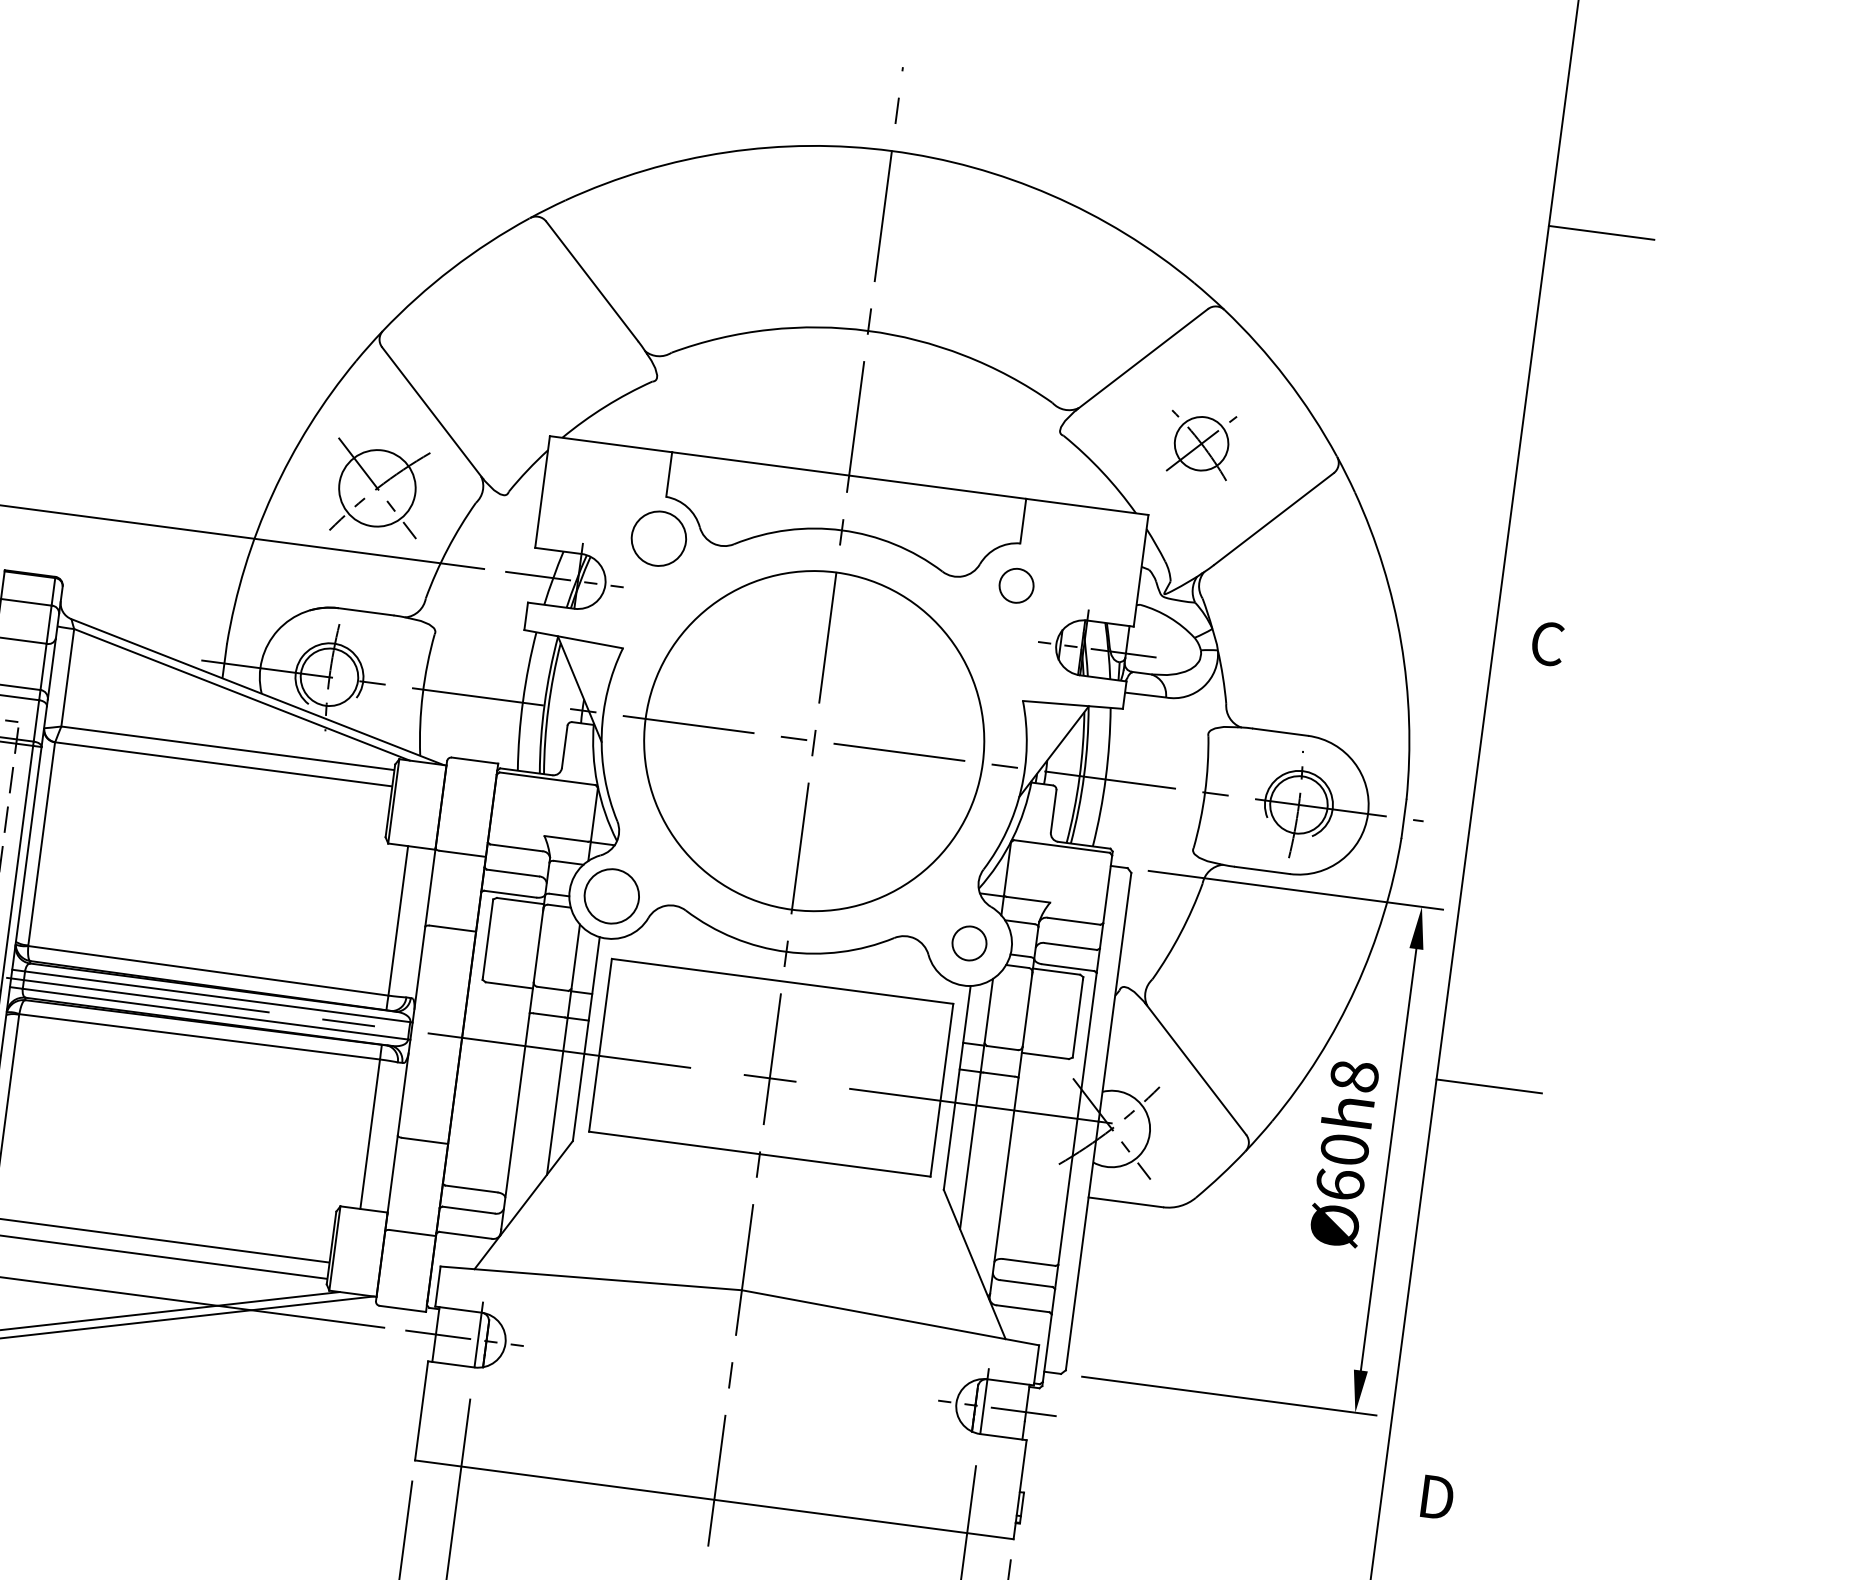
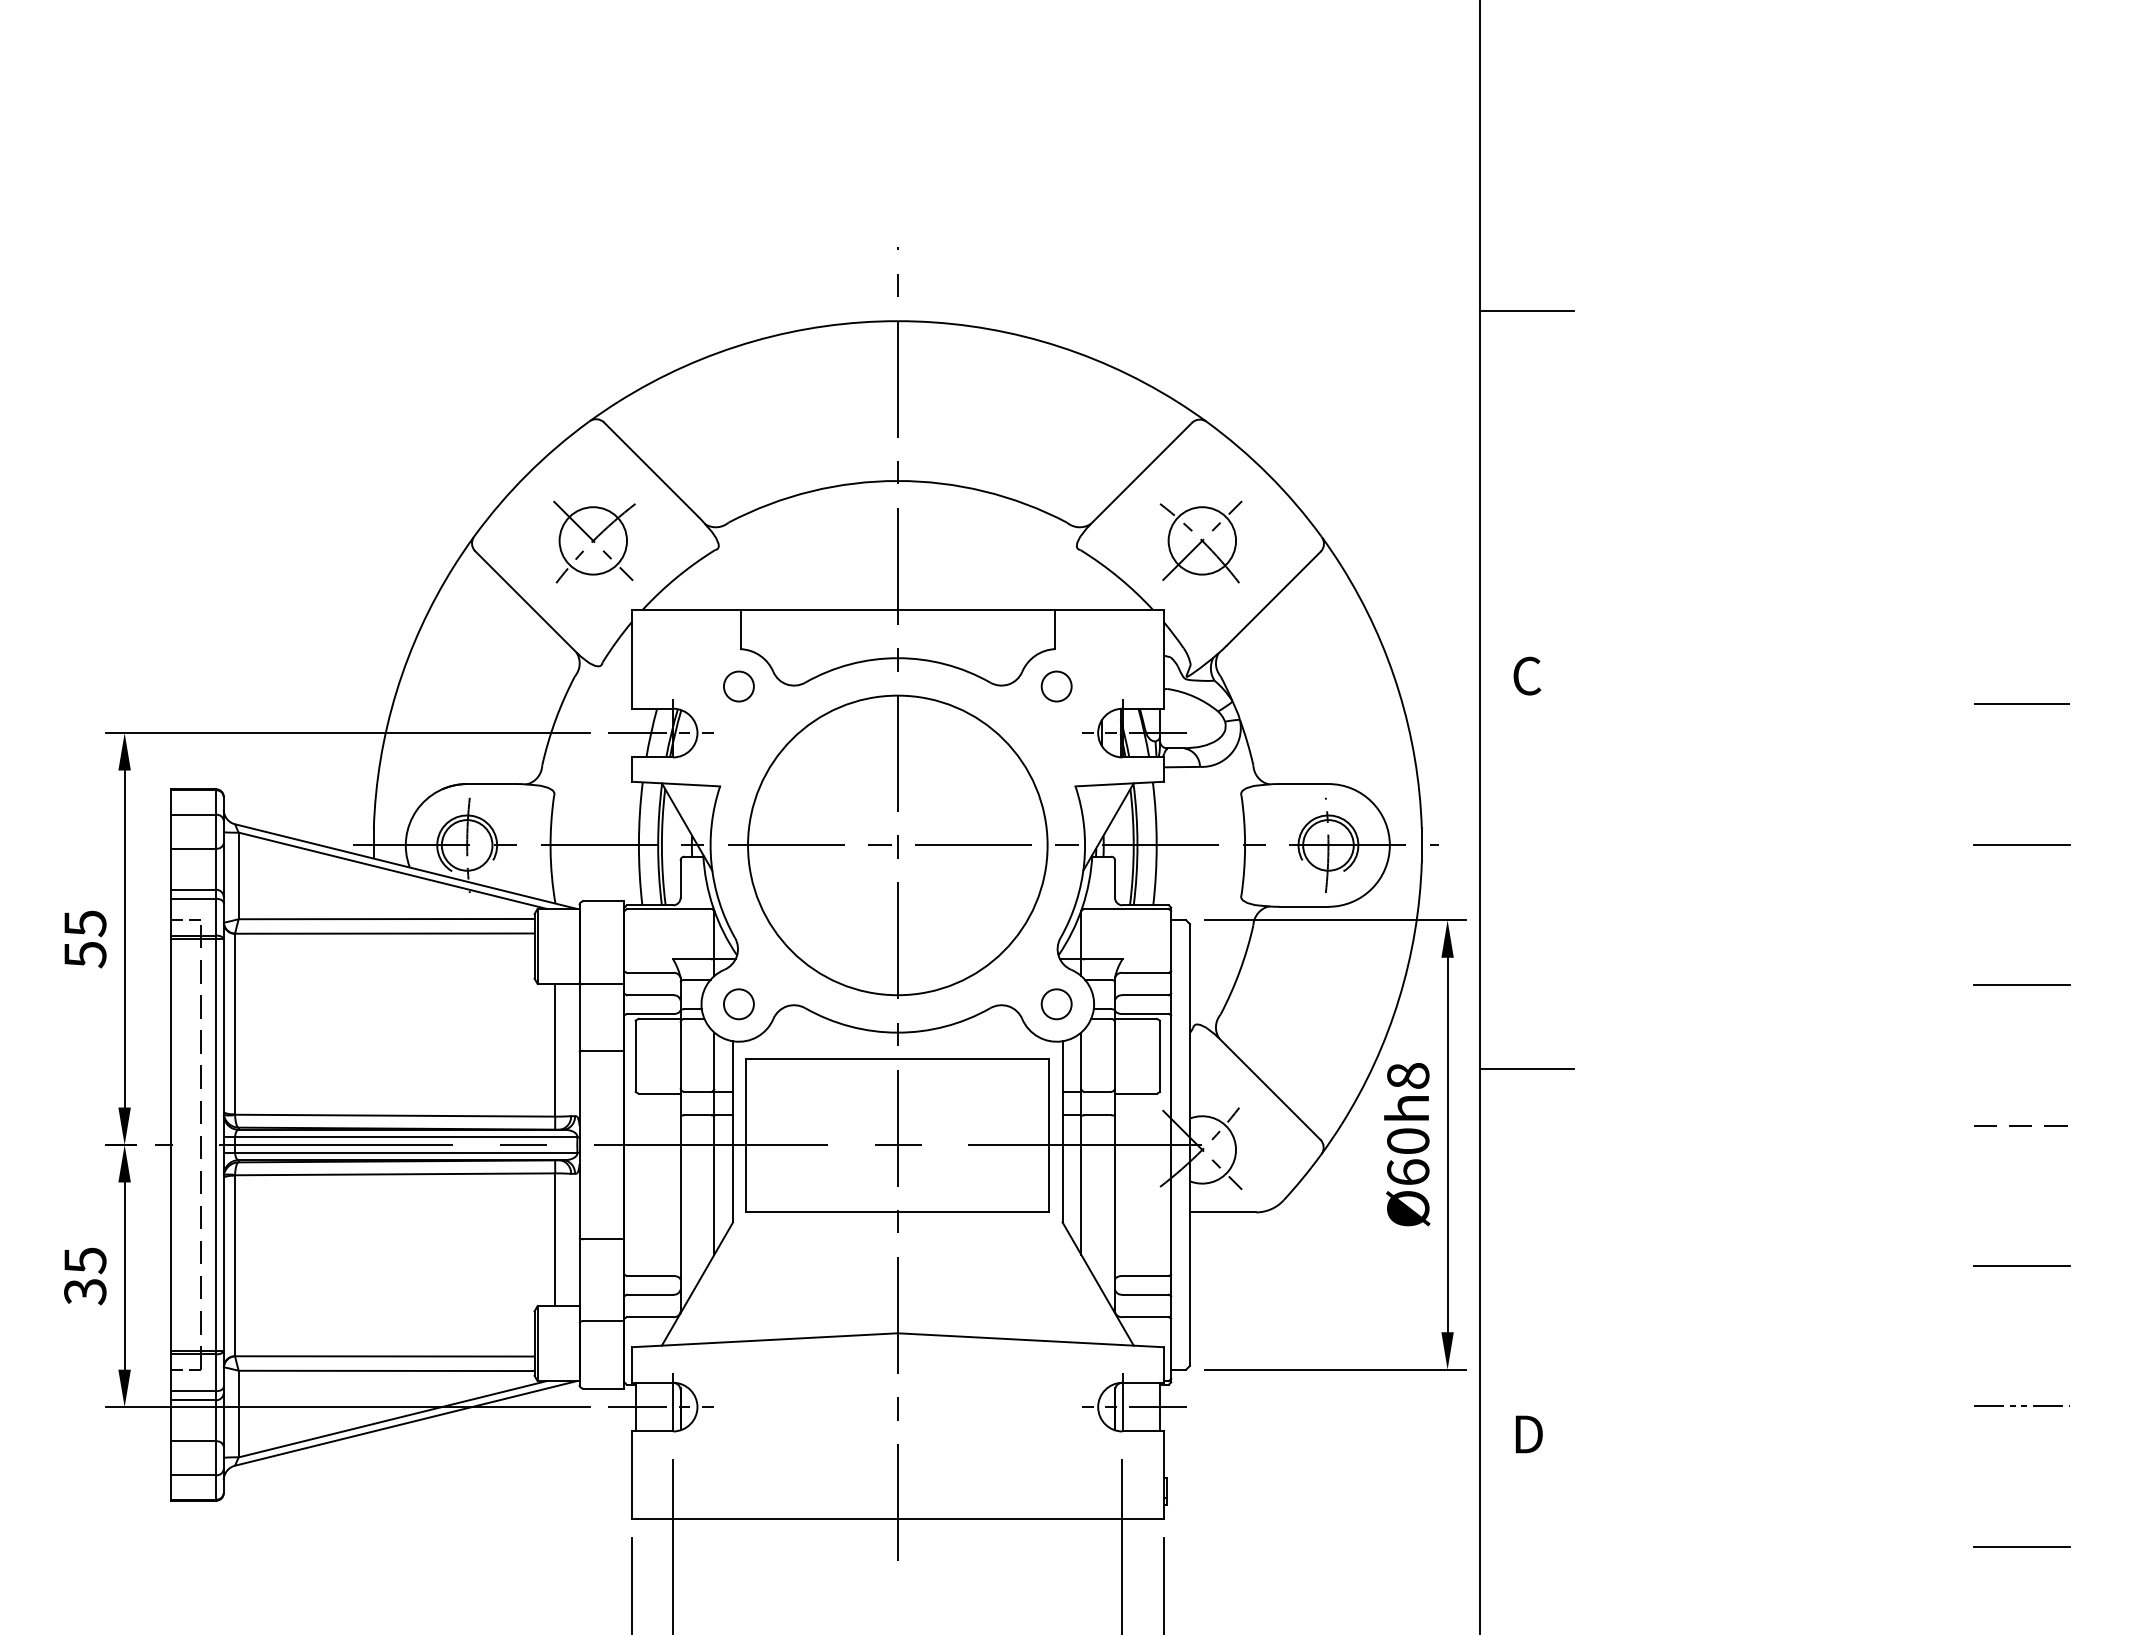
part: (1199, 443) -> (1200, 541), size x1.43
part: (378, 489) -> (594, 541), moved
circle: (658, 538) -> (738, 686), size x0.62
circle: (611, 896) -> (738, 1004), size x0.62

